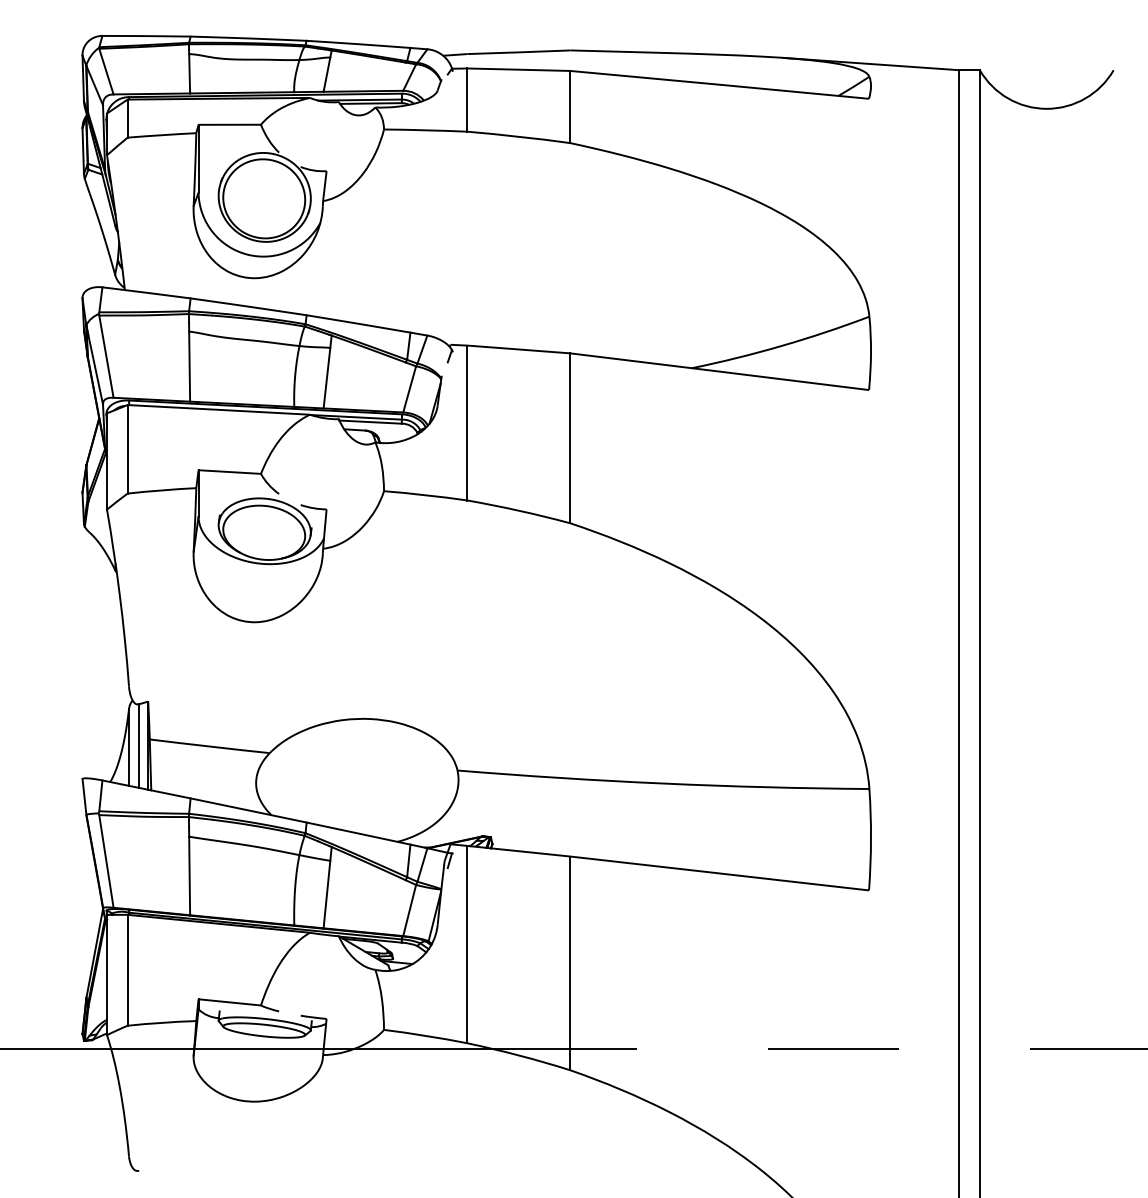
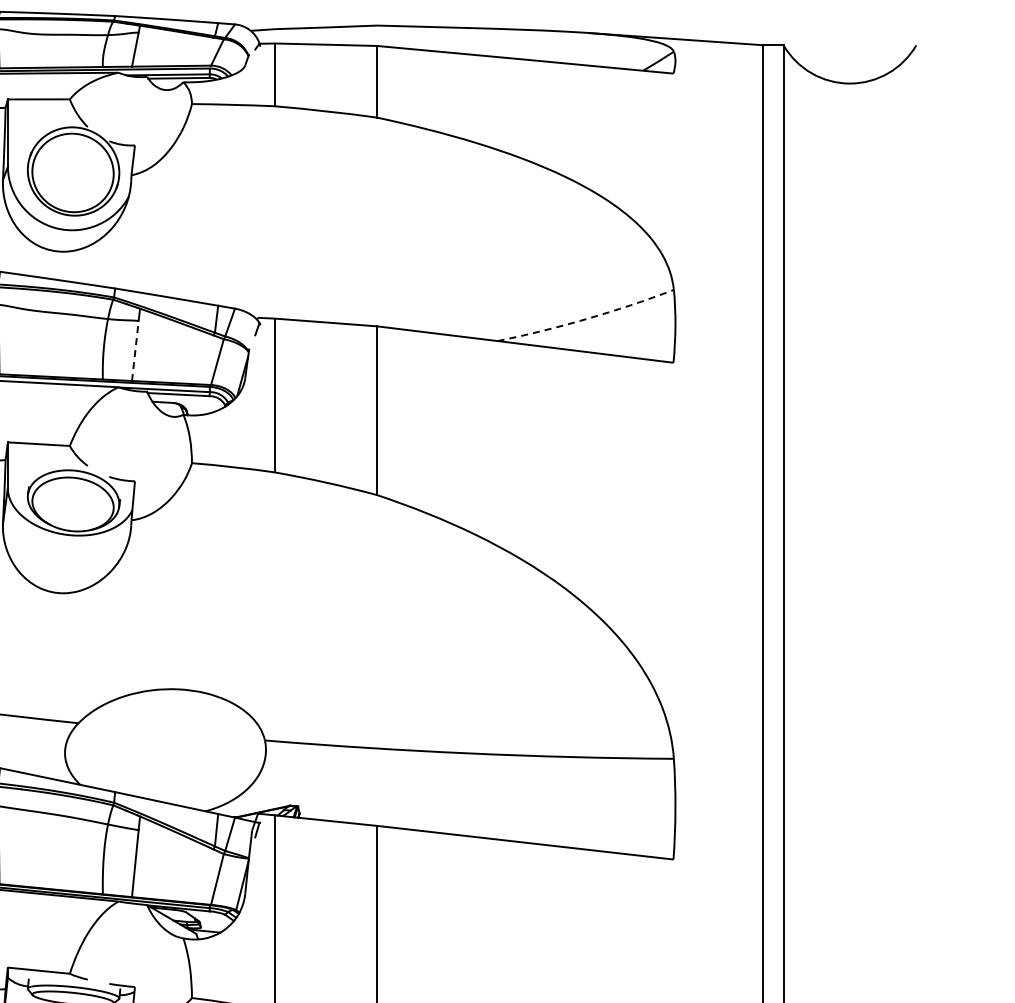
arc: (781, 345) -> (586, 318), solid -> dashed
line: (327, 377) -> (135, 350), solid -> dashed

